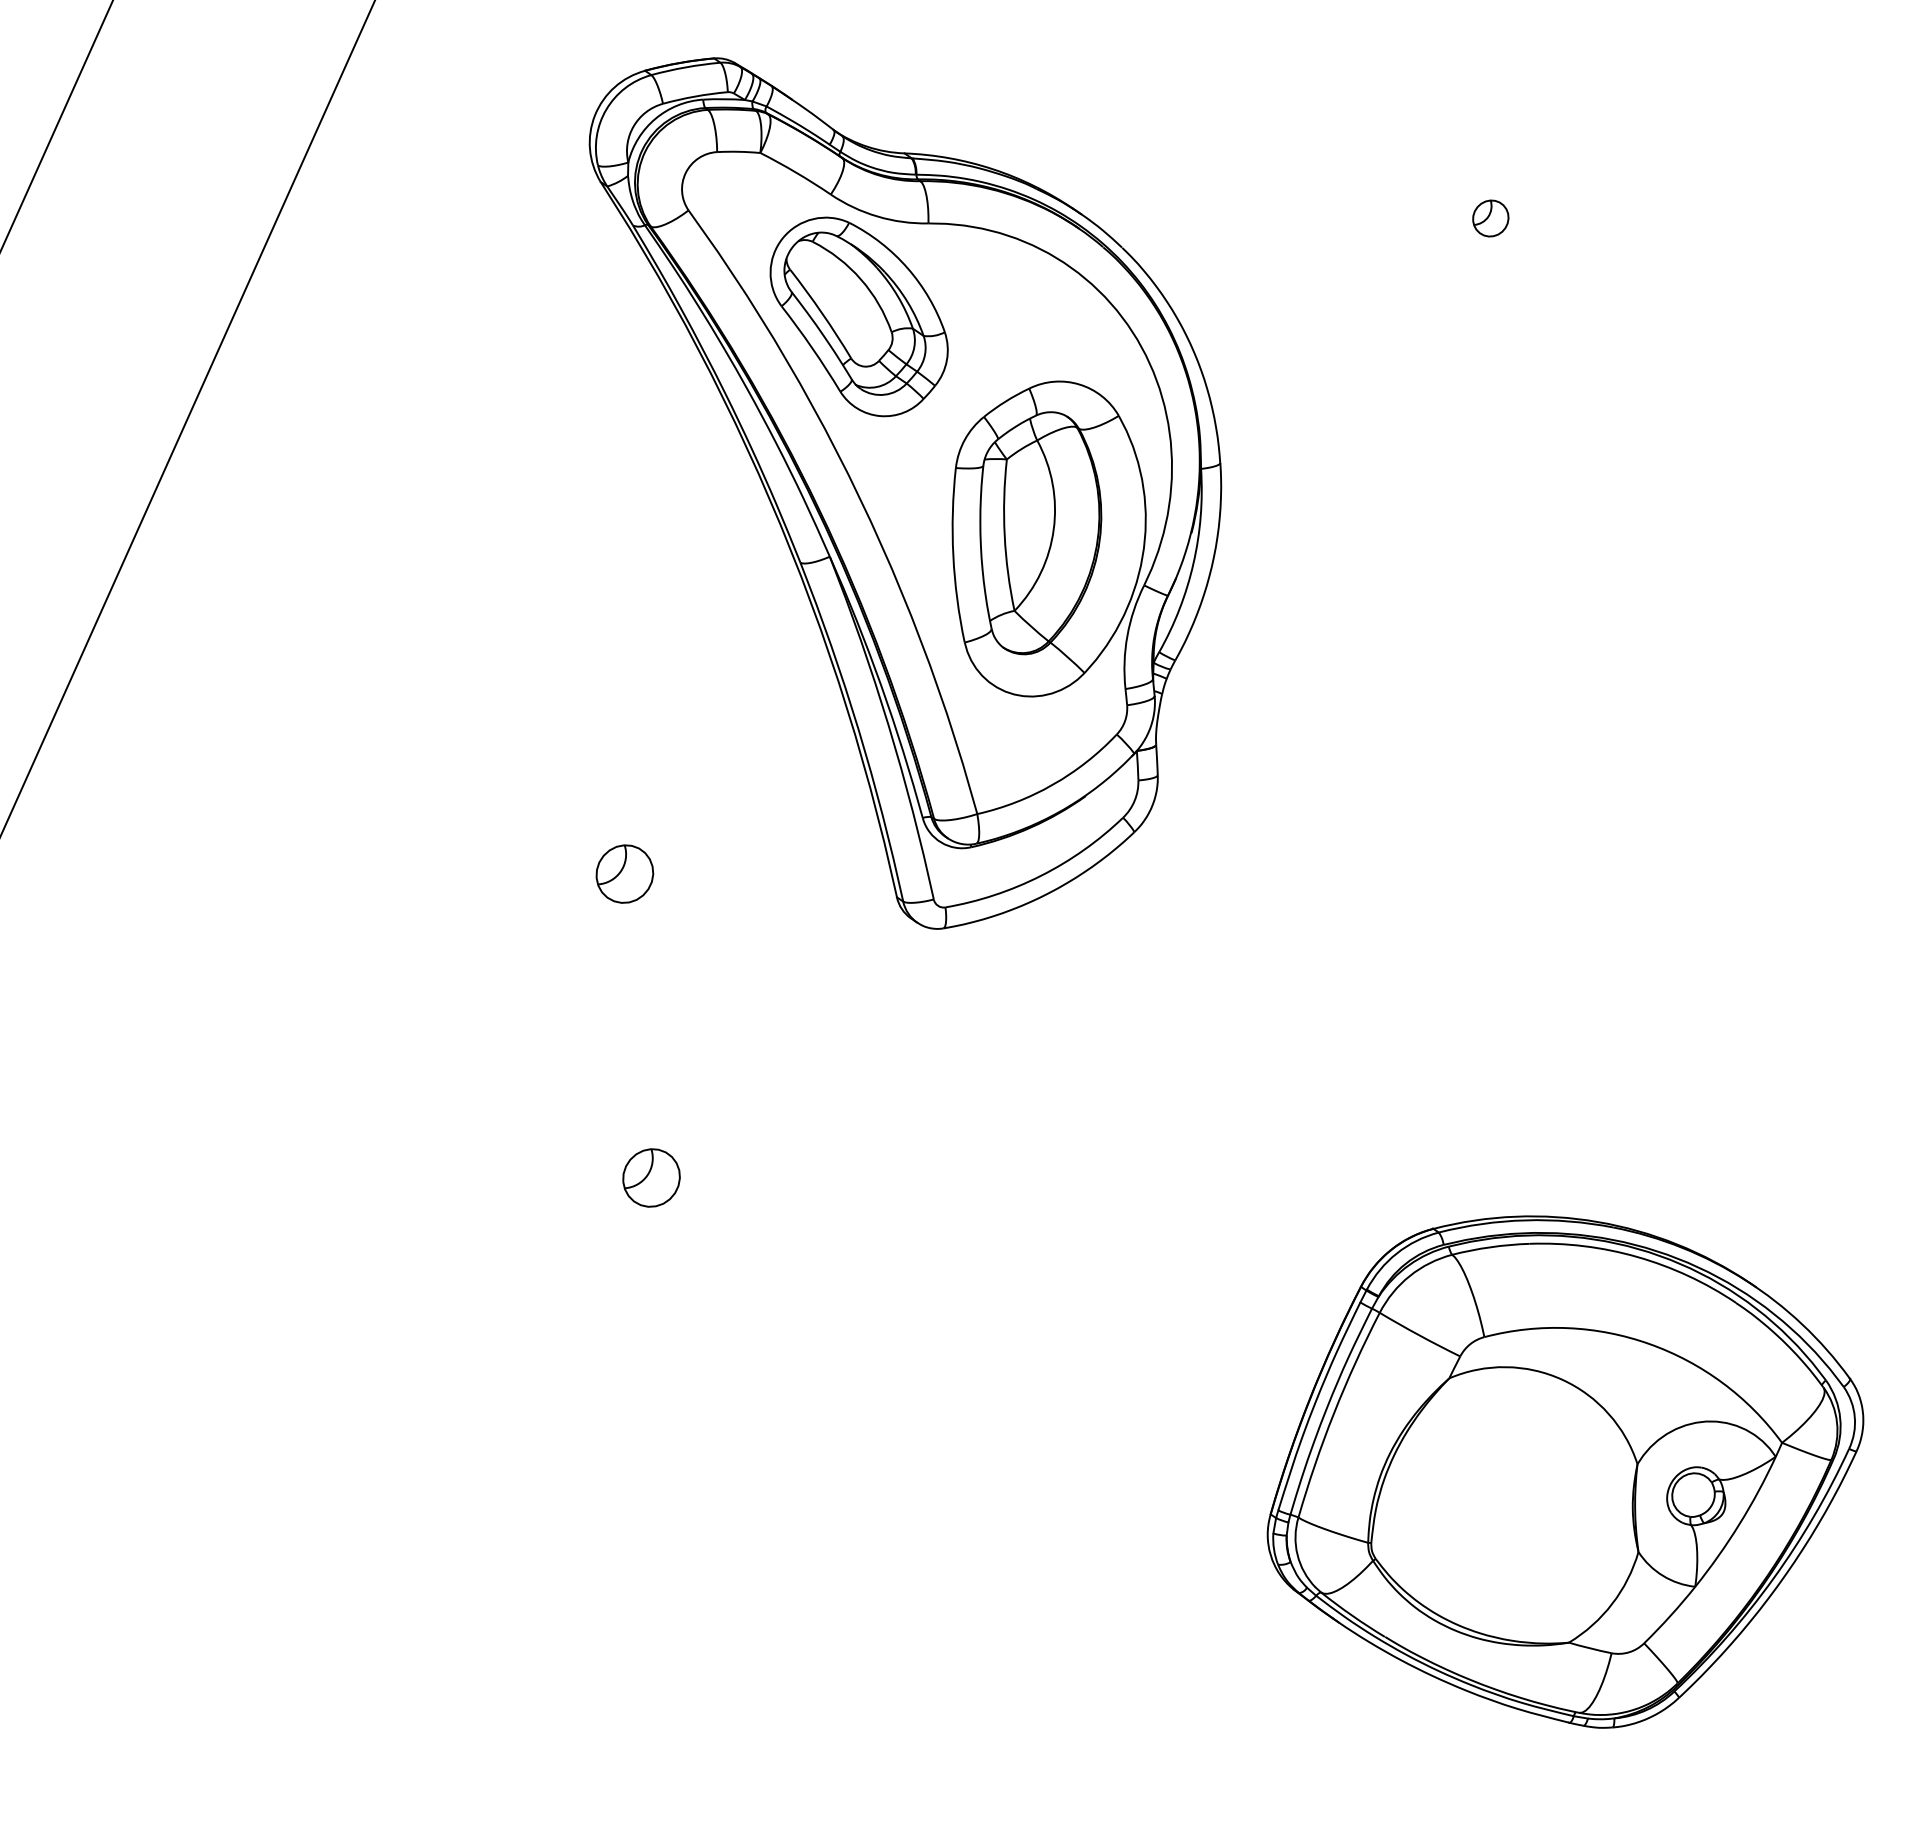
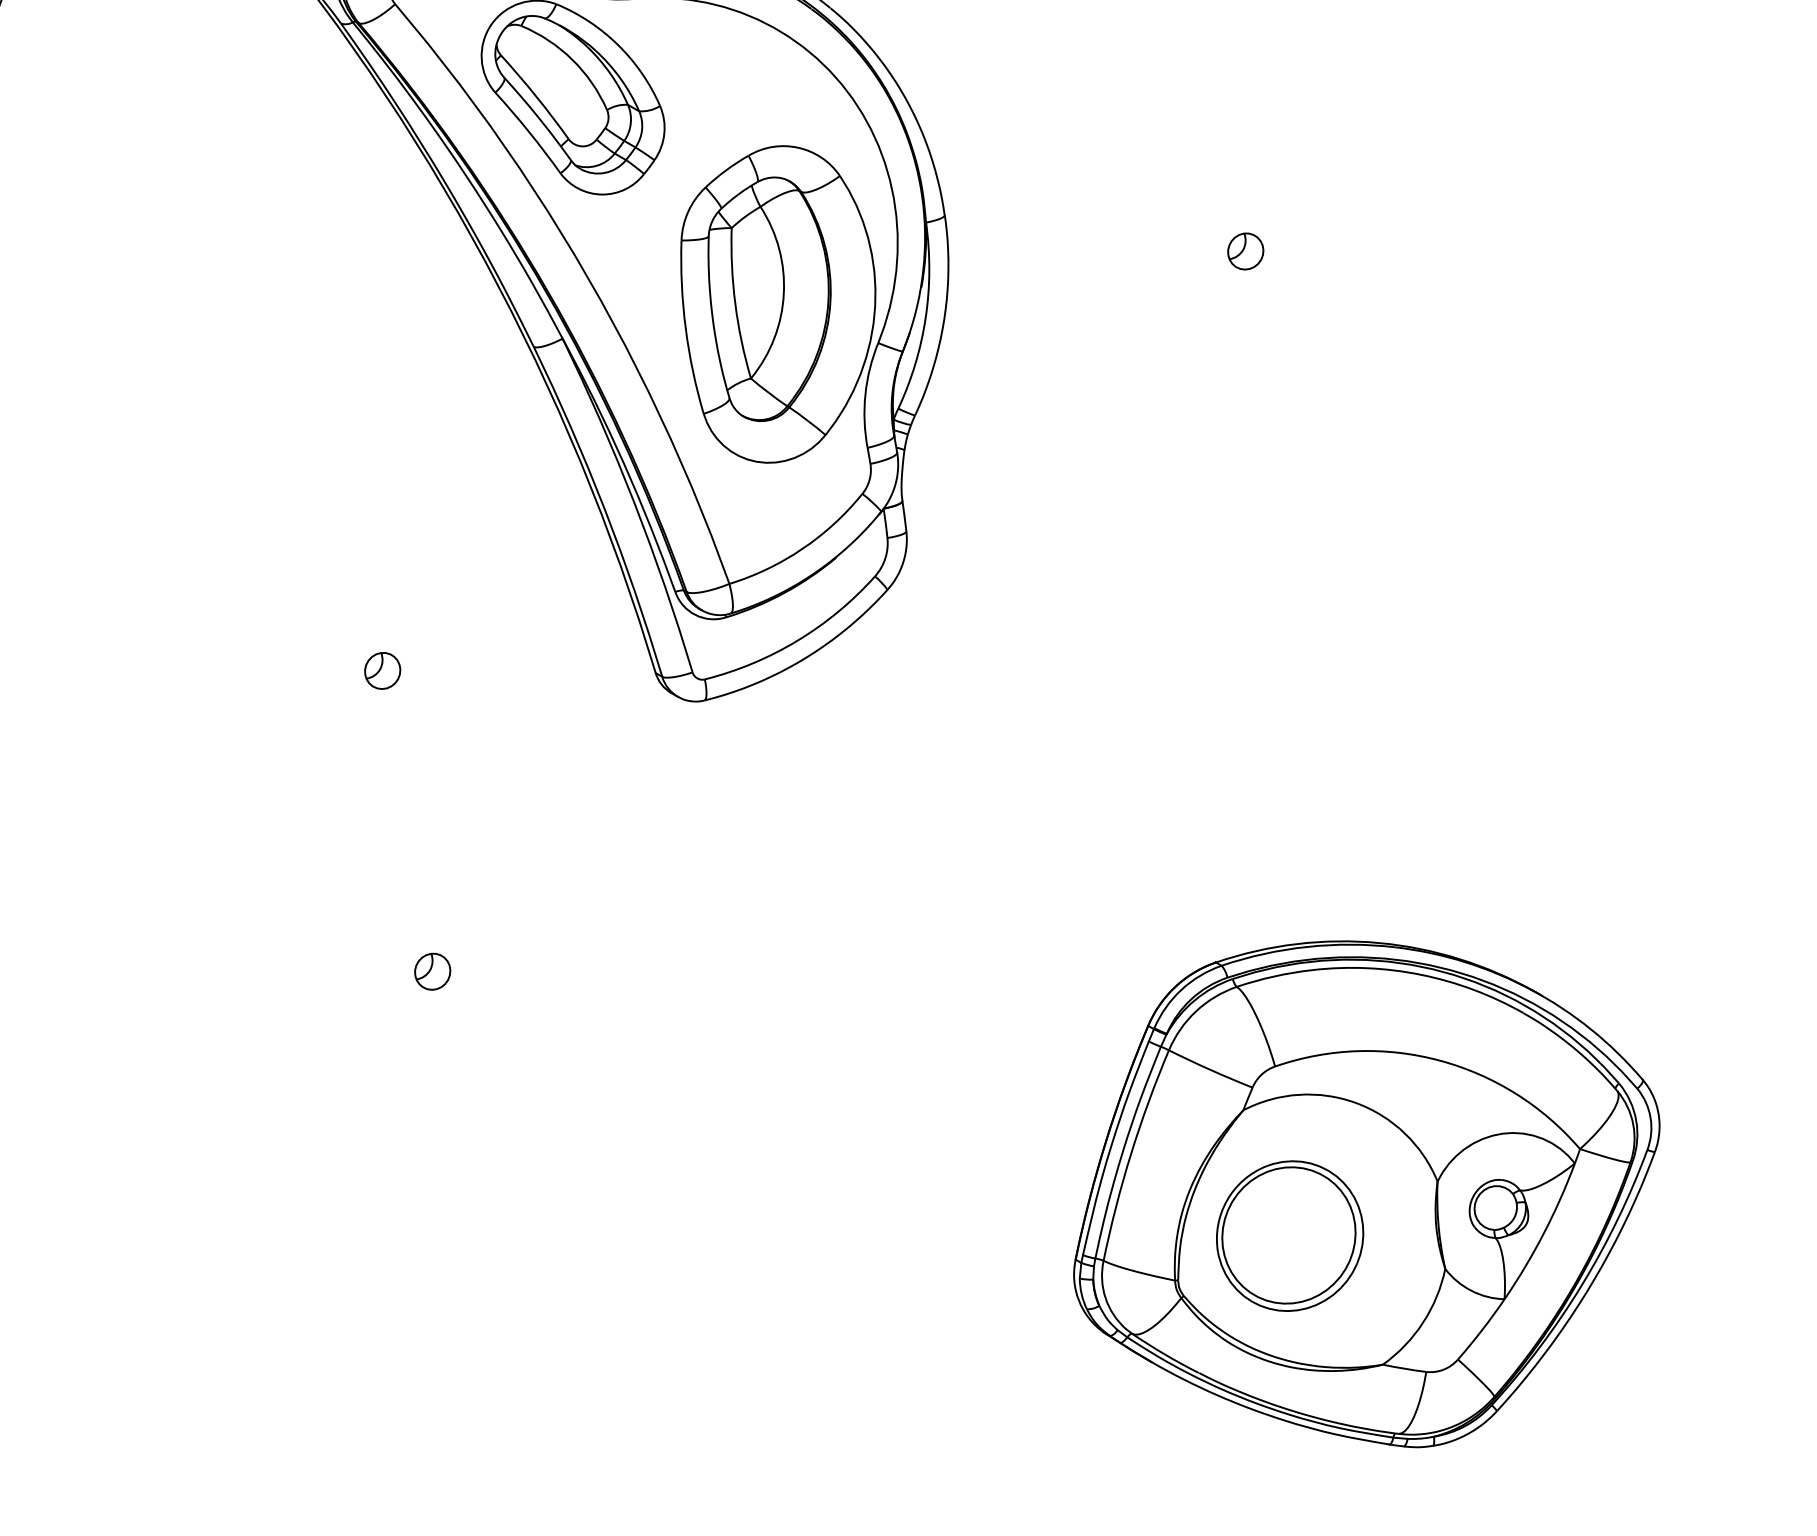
part: (1517, 522) -> (1245, 251), added
part: (624, 874) -> (382, 671), size x0.62
part: (651, 1177) -> (432, 971), size x0.62
part: (1486, 1507) -> (1290, 1236), added

